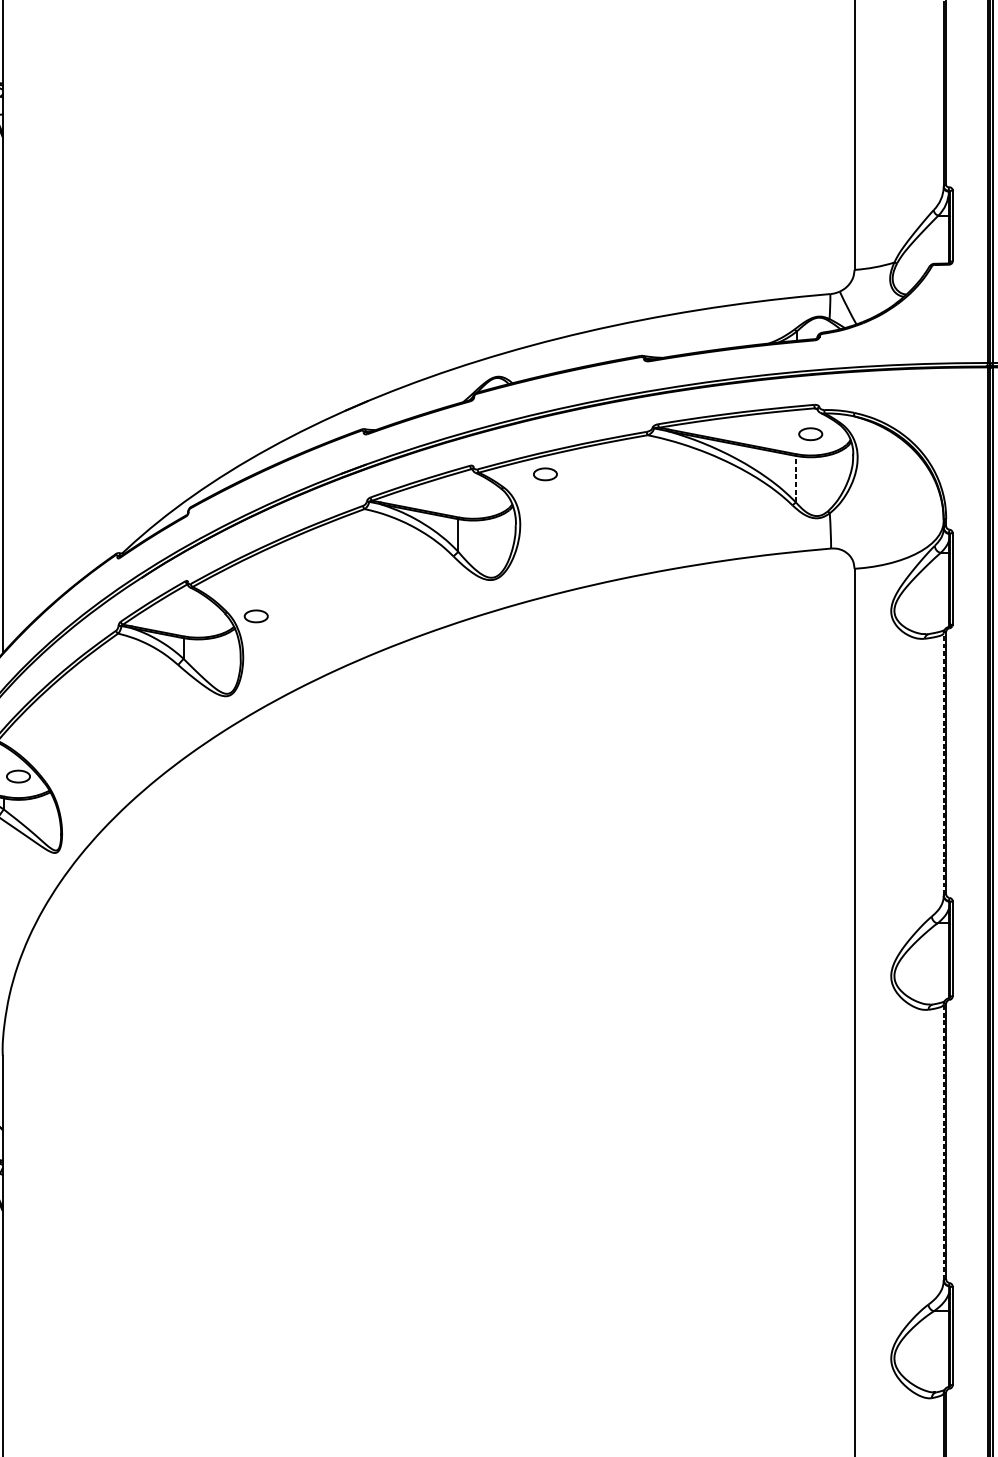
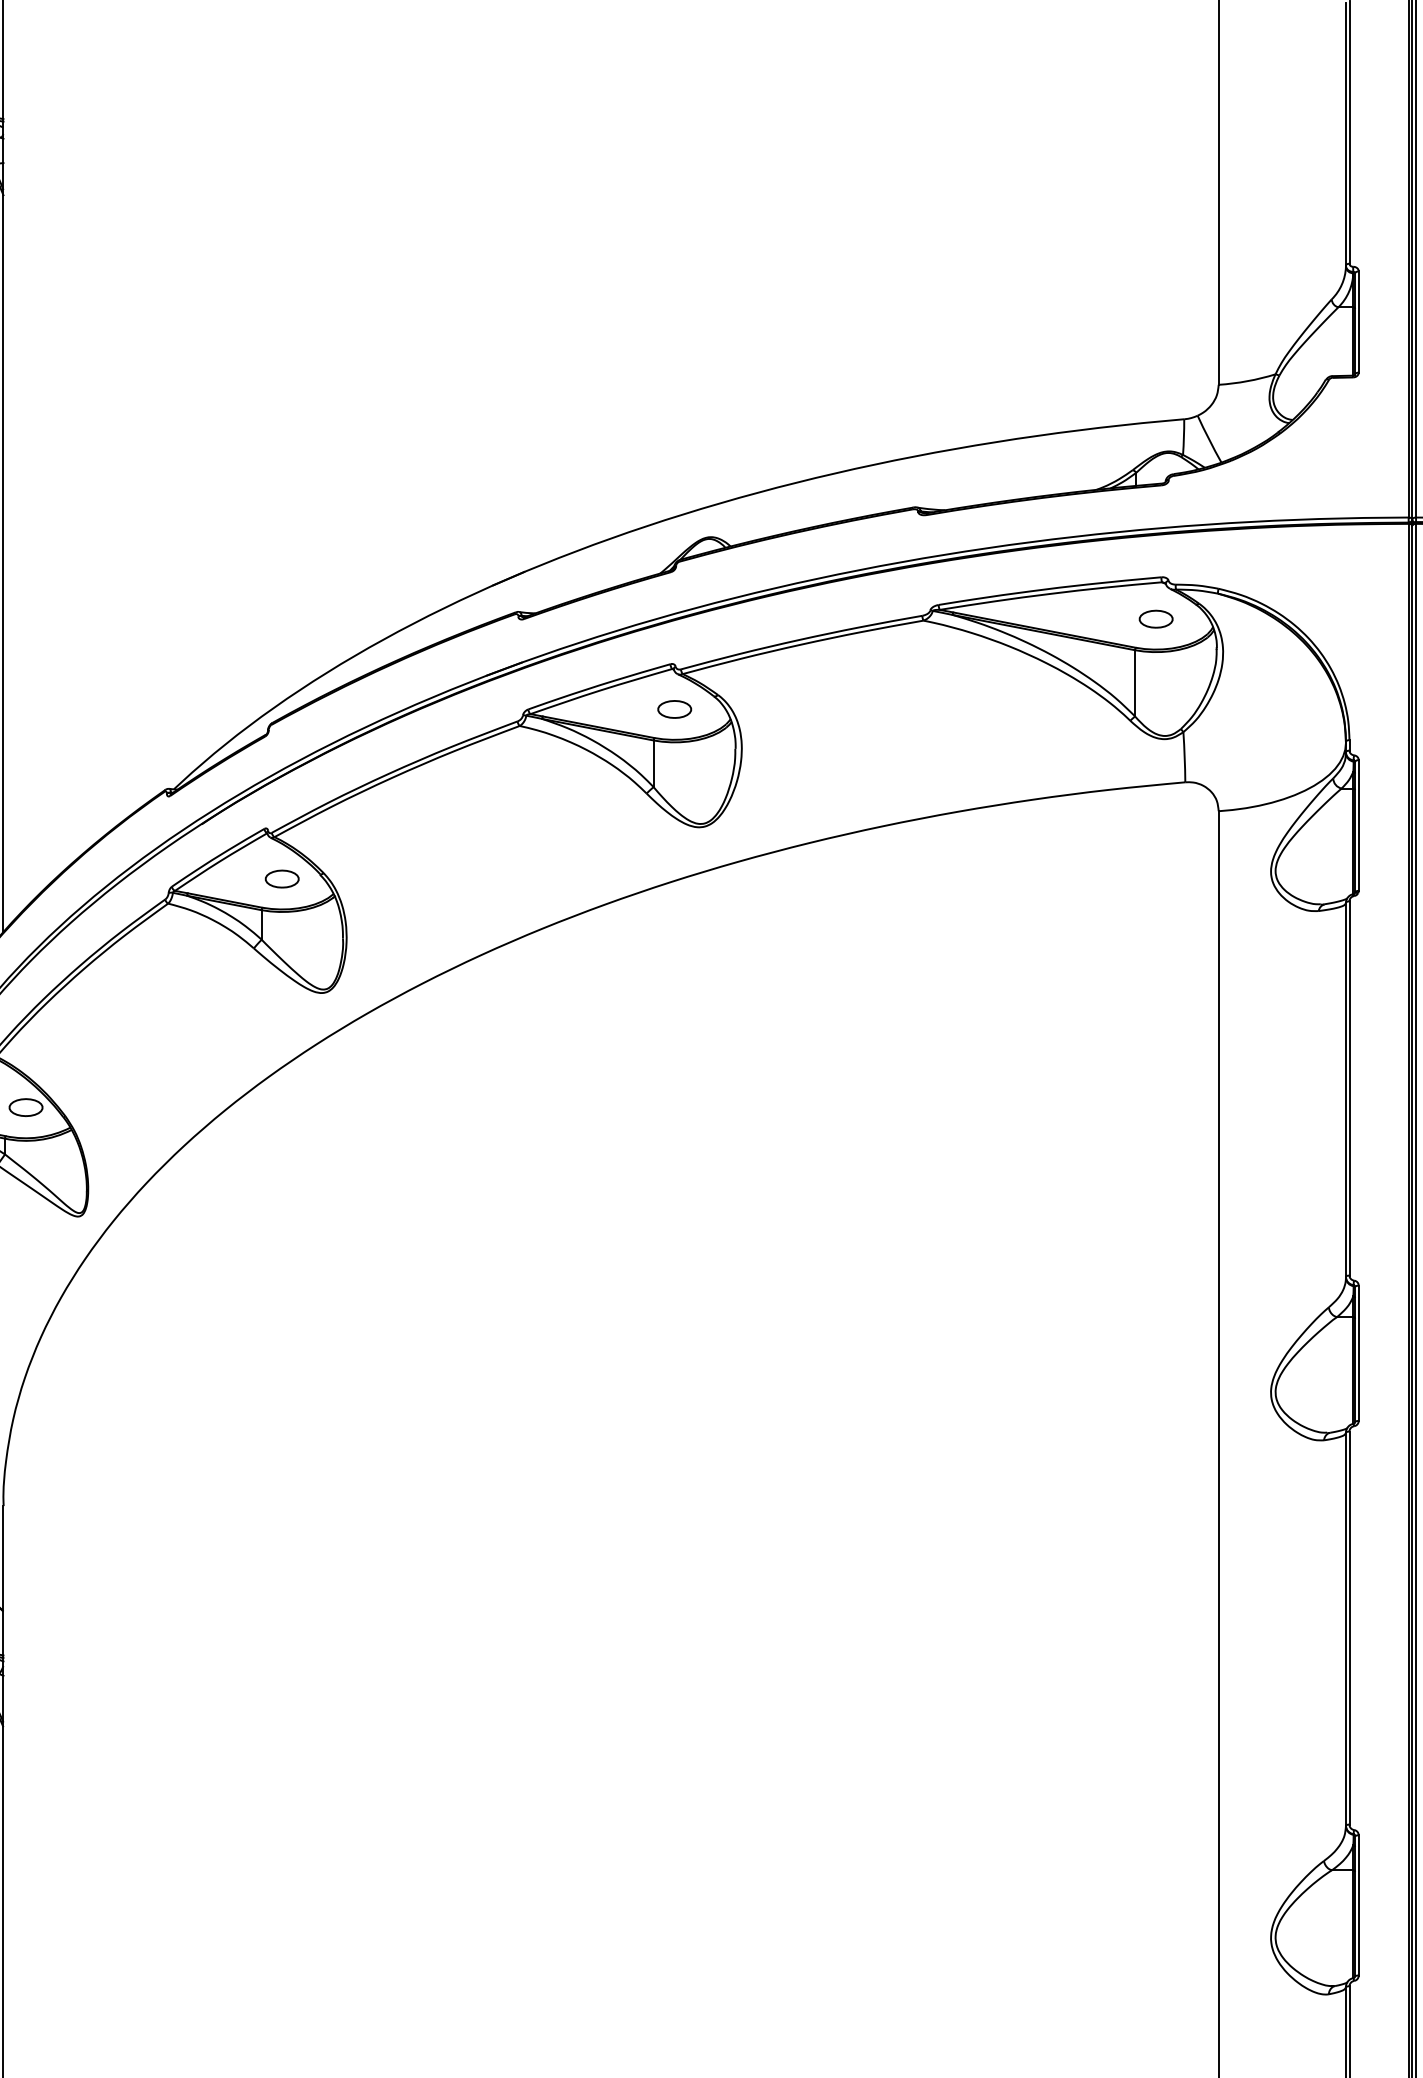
part: (545, 474) -> (674, 709), moved
line: (796, 478) -> (1135, 682), dashed -> solid
part: (255, 615) -> (281, 878), moved
line: (943, 763) -> (1345, 1089), dashed -> solid
line: (943, 1141) -> (1345, 1628), dashed -> solid

